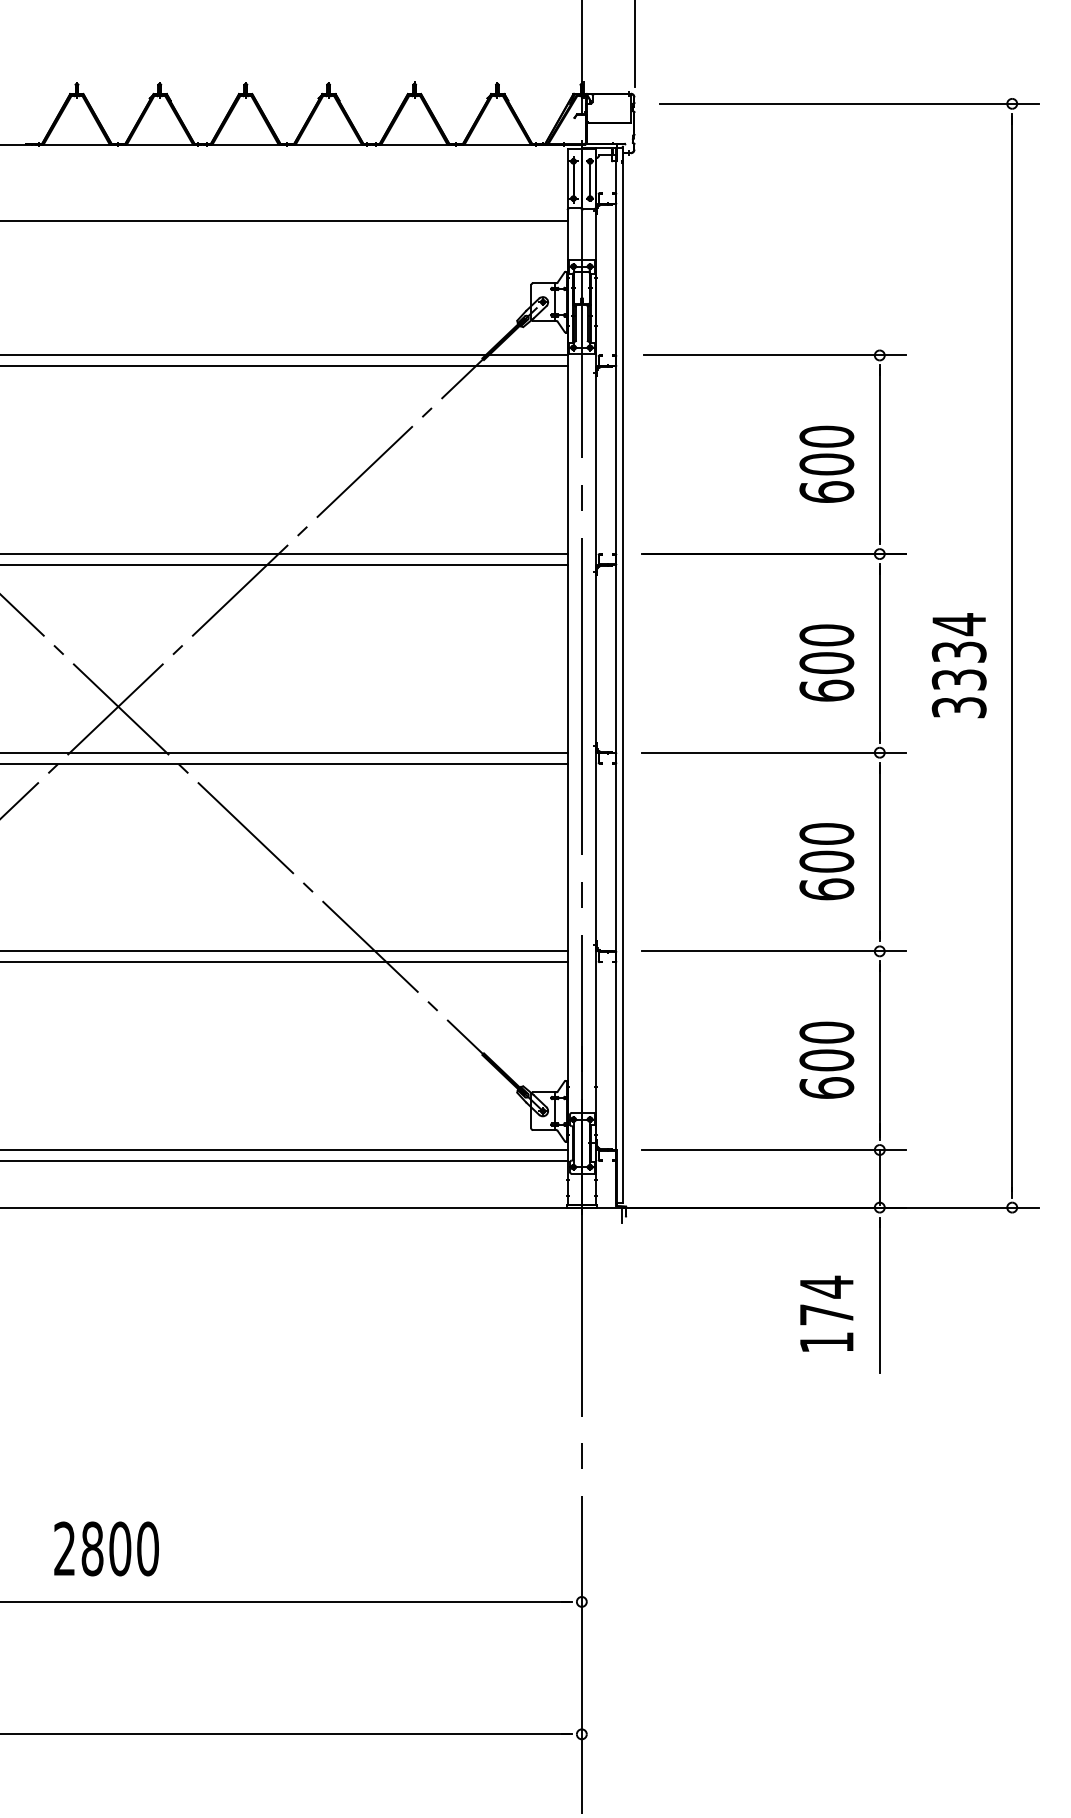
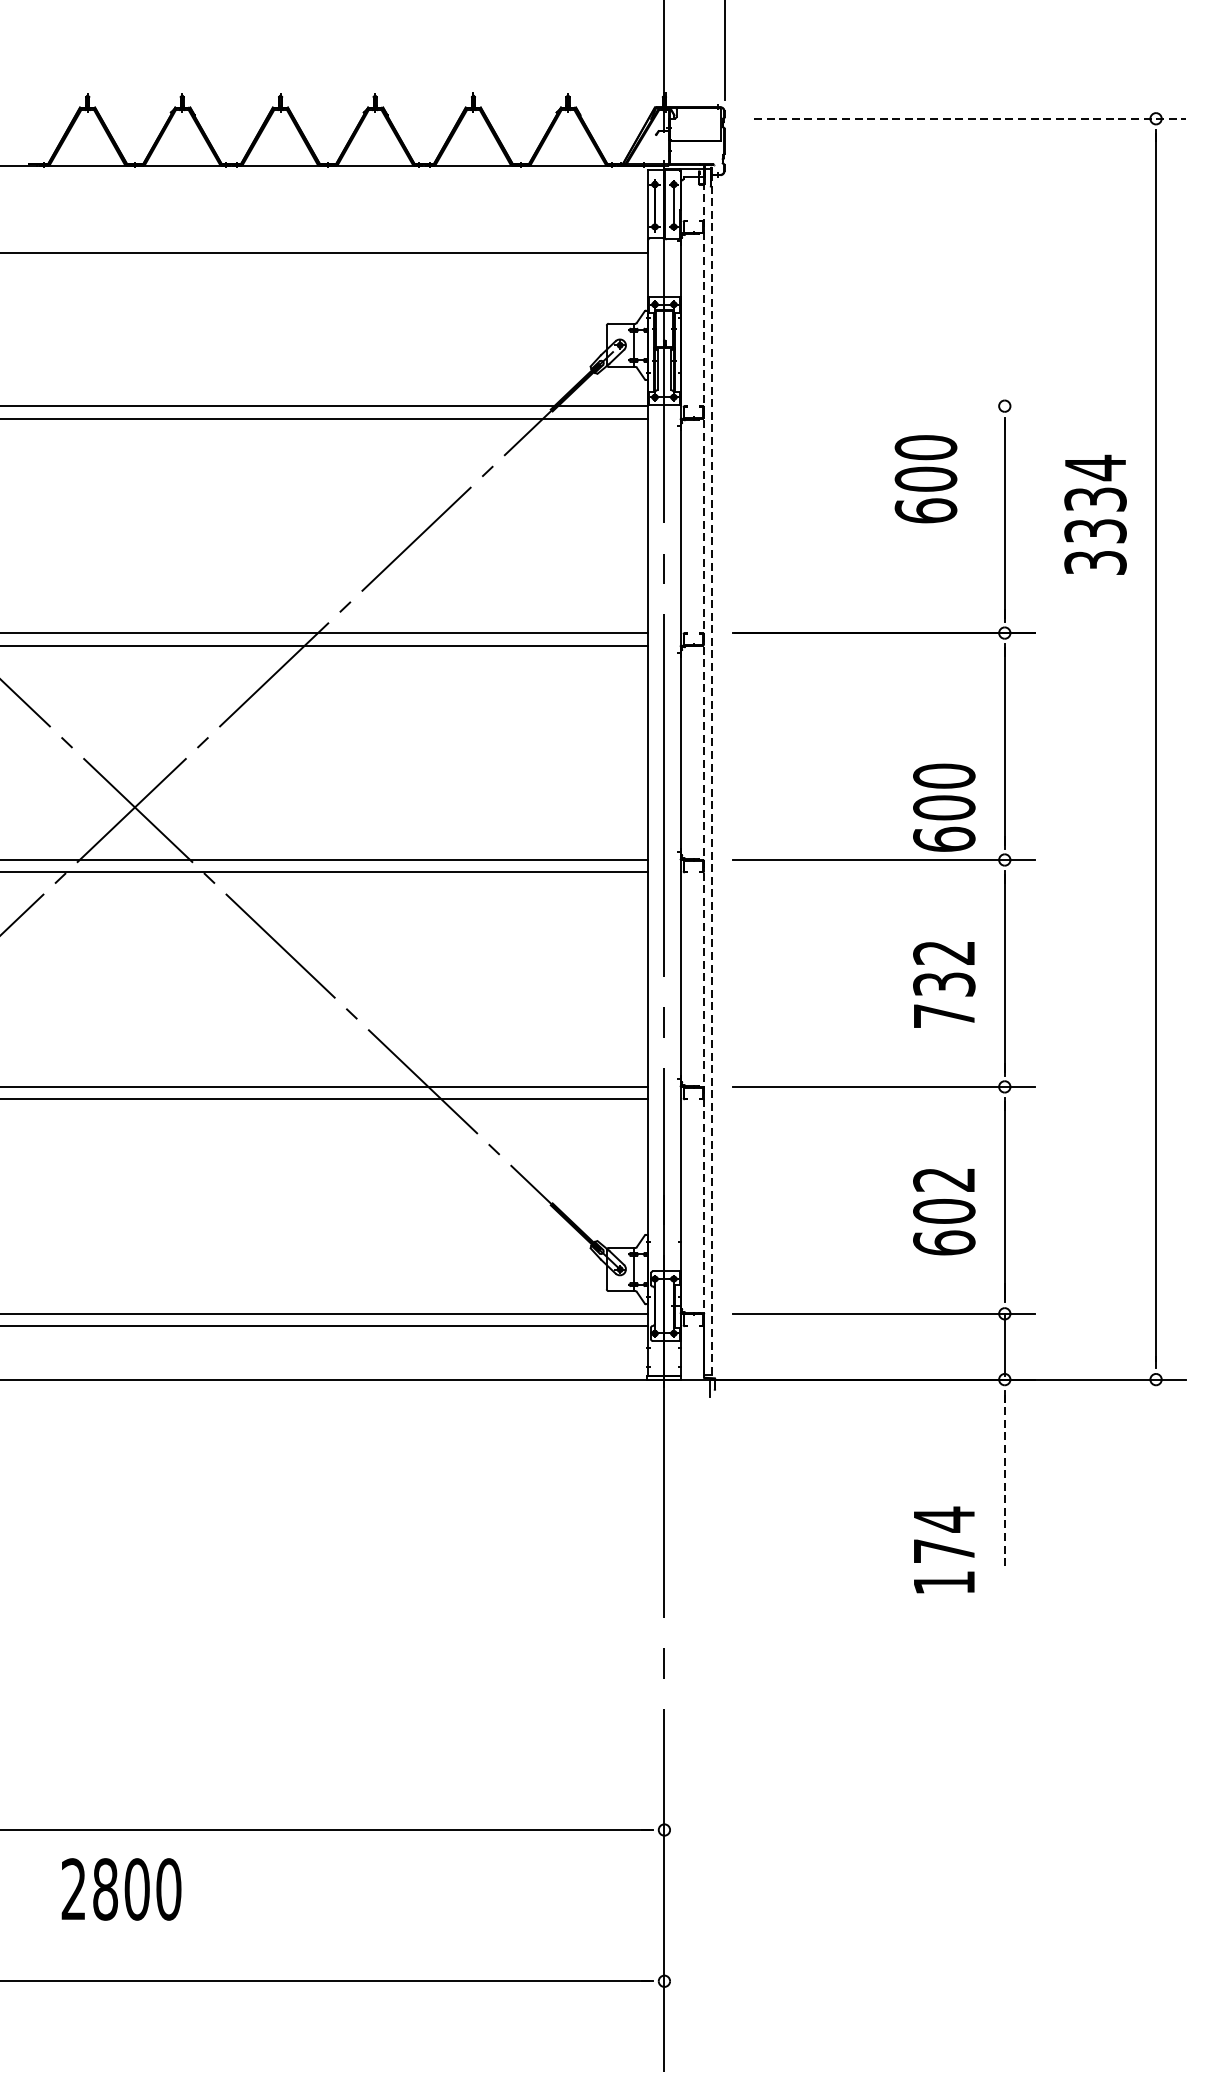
line: (850, 103) -> (971, 118), solid -> dashed
line: (774, 355) -> (884, 406), removed
text: (826, 463) -> (925, 478), moved
text: (826, 662) -> (943, 807), moved
text: (958, 665) -> (1094, 514), moved
line: (616, 675) -> (704, 771), solid -> dashed
line: (623, 675) -> (712, 771), solid -> dashed
text: (826, 861) -> (943, 984), 600 -> 732
text: (826, 1032) -> (943, 1179), 600 -> 602
line: (879, 1296) -> (1004, 1481), solid -> dashed
text: (826, 1313) -> (943, 1549), moved
text: (106, 1548) -> (121, 1888), moved

